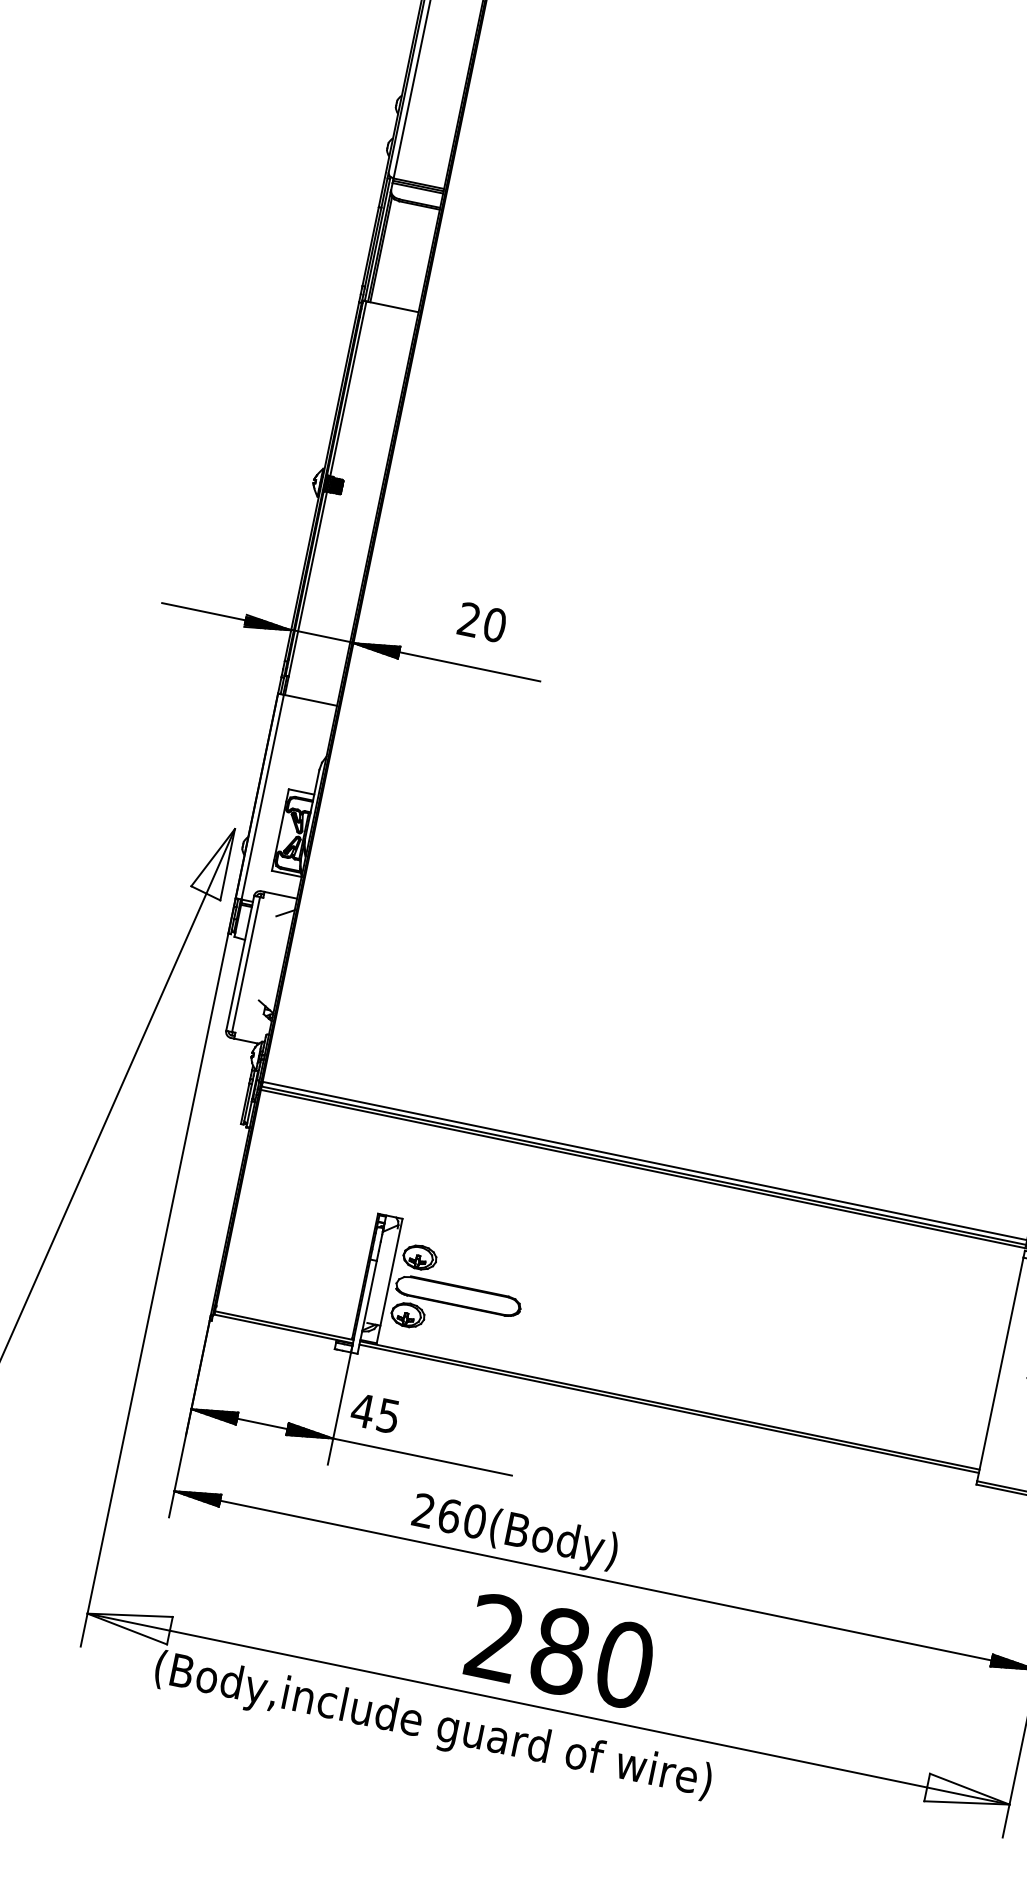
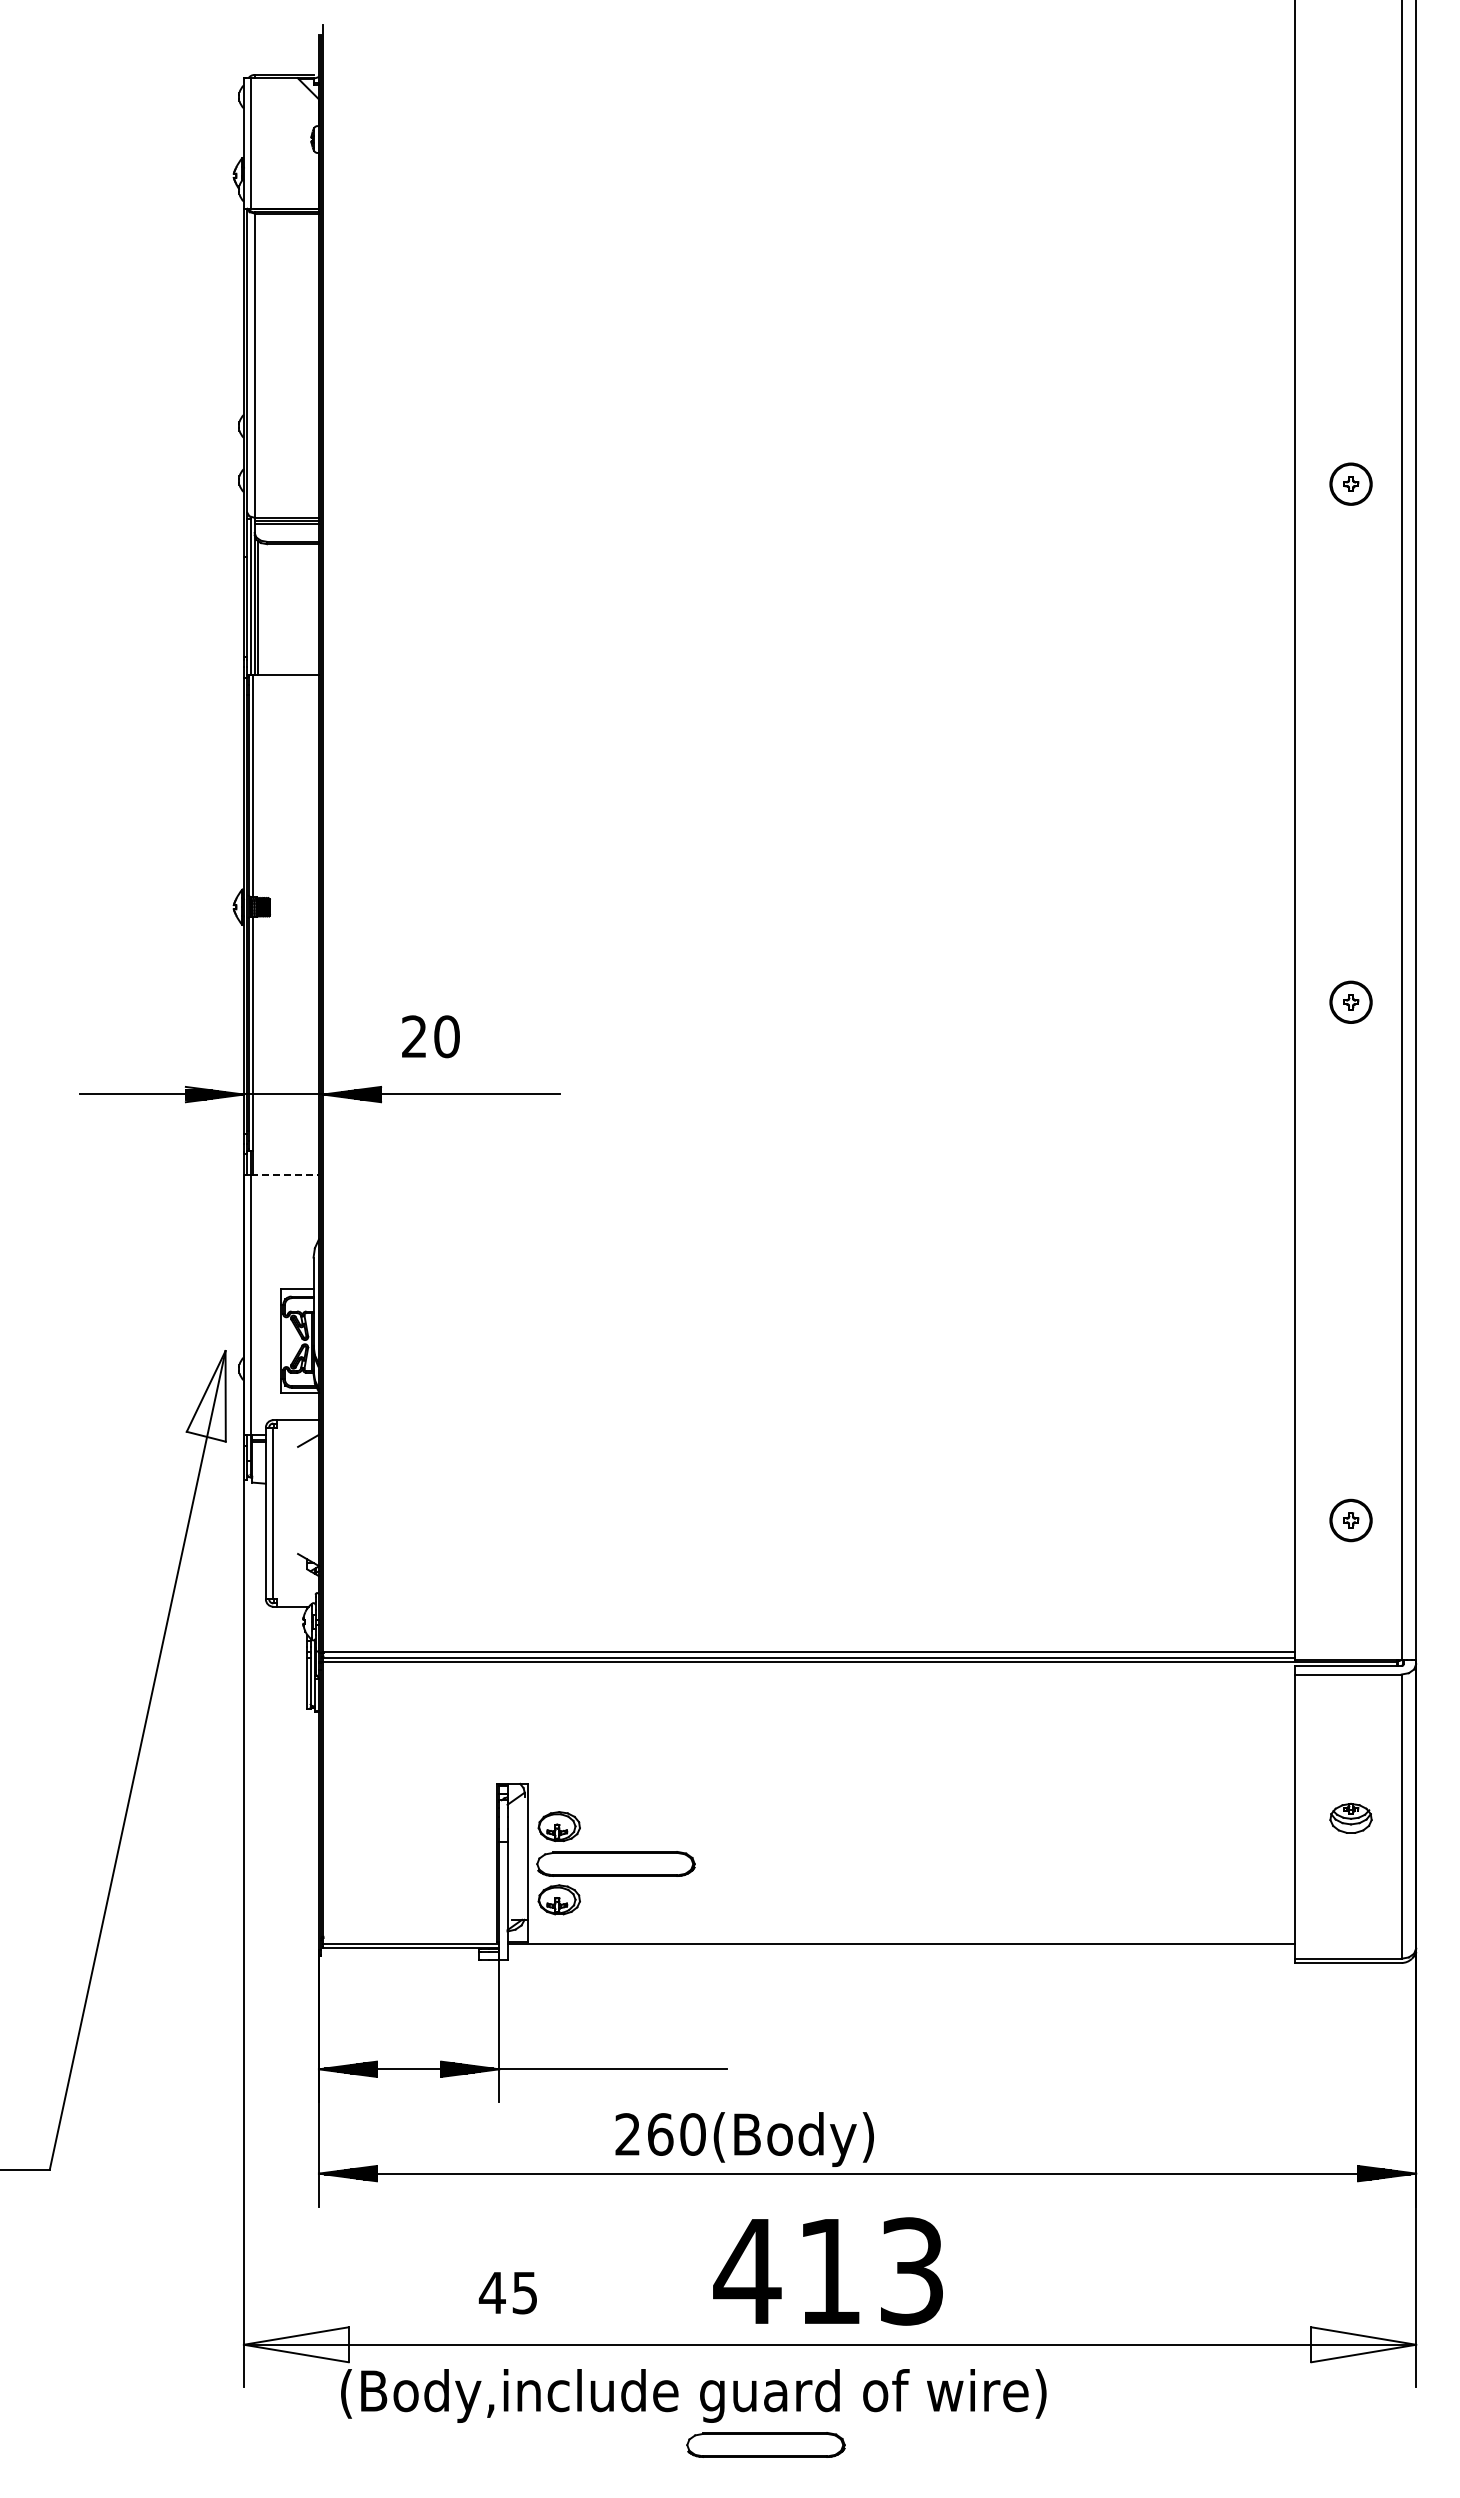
text: (481, 622) -> (430, 1036), moved
line: (310, 700) -> (285, 1175), solid -> dashed
line: (669, 1409) -> (901, 1948), removed
text: (374, 1413) -> (507, 2293), moved
text: (559, 1651) -> (828, 2271), 280 -> 413
part: (481, 1777) -> (765, 2444), added

